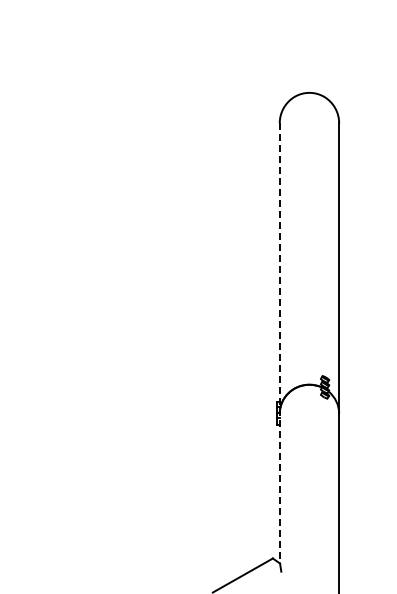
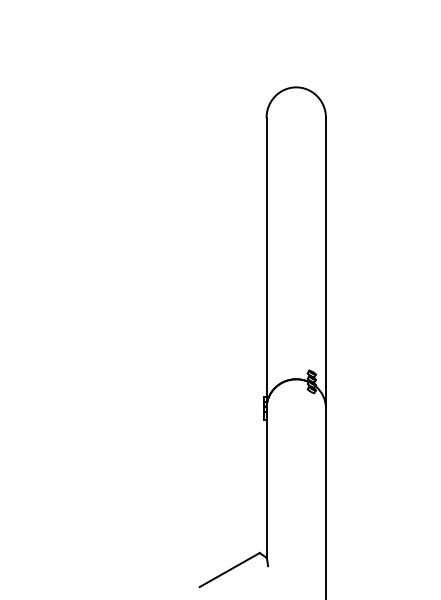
line: (279, 342) -> (266, 337), dashed -> solid

